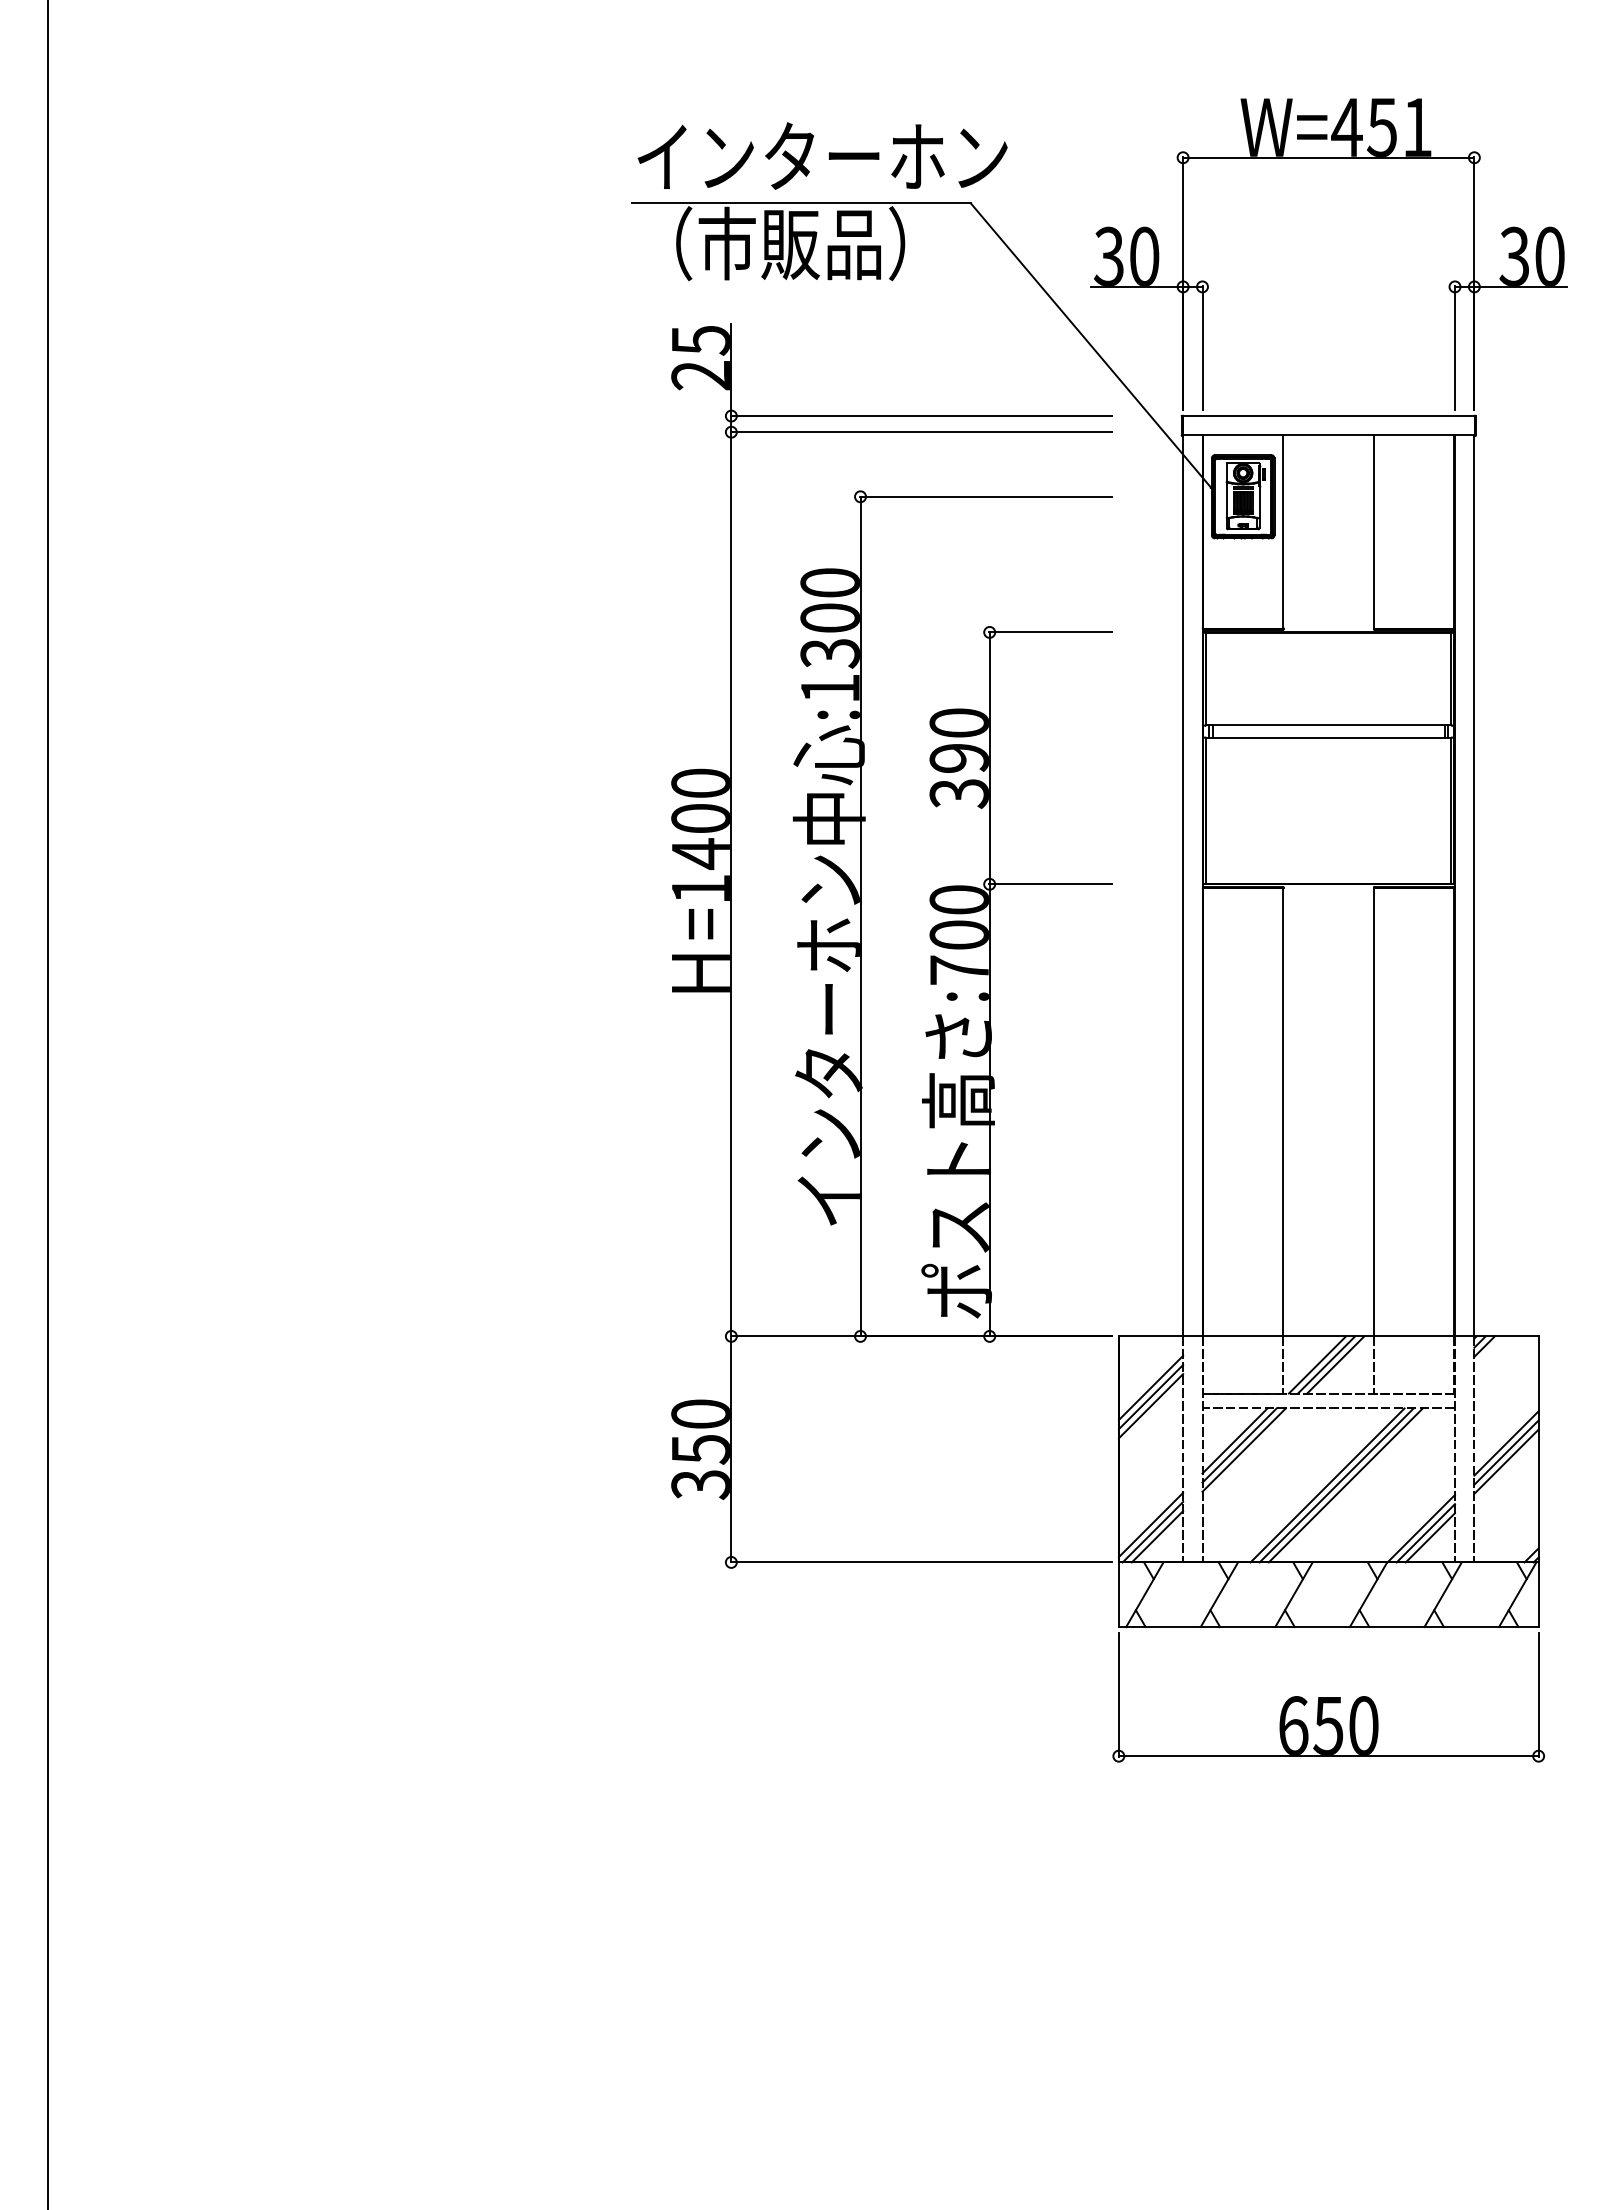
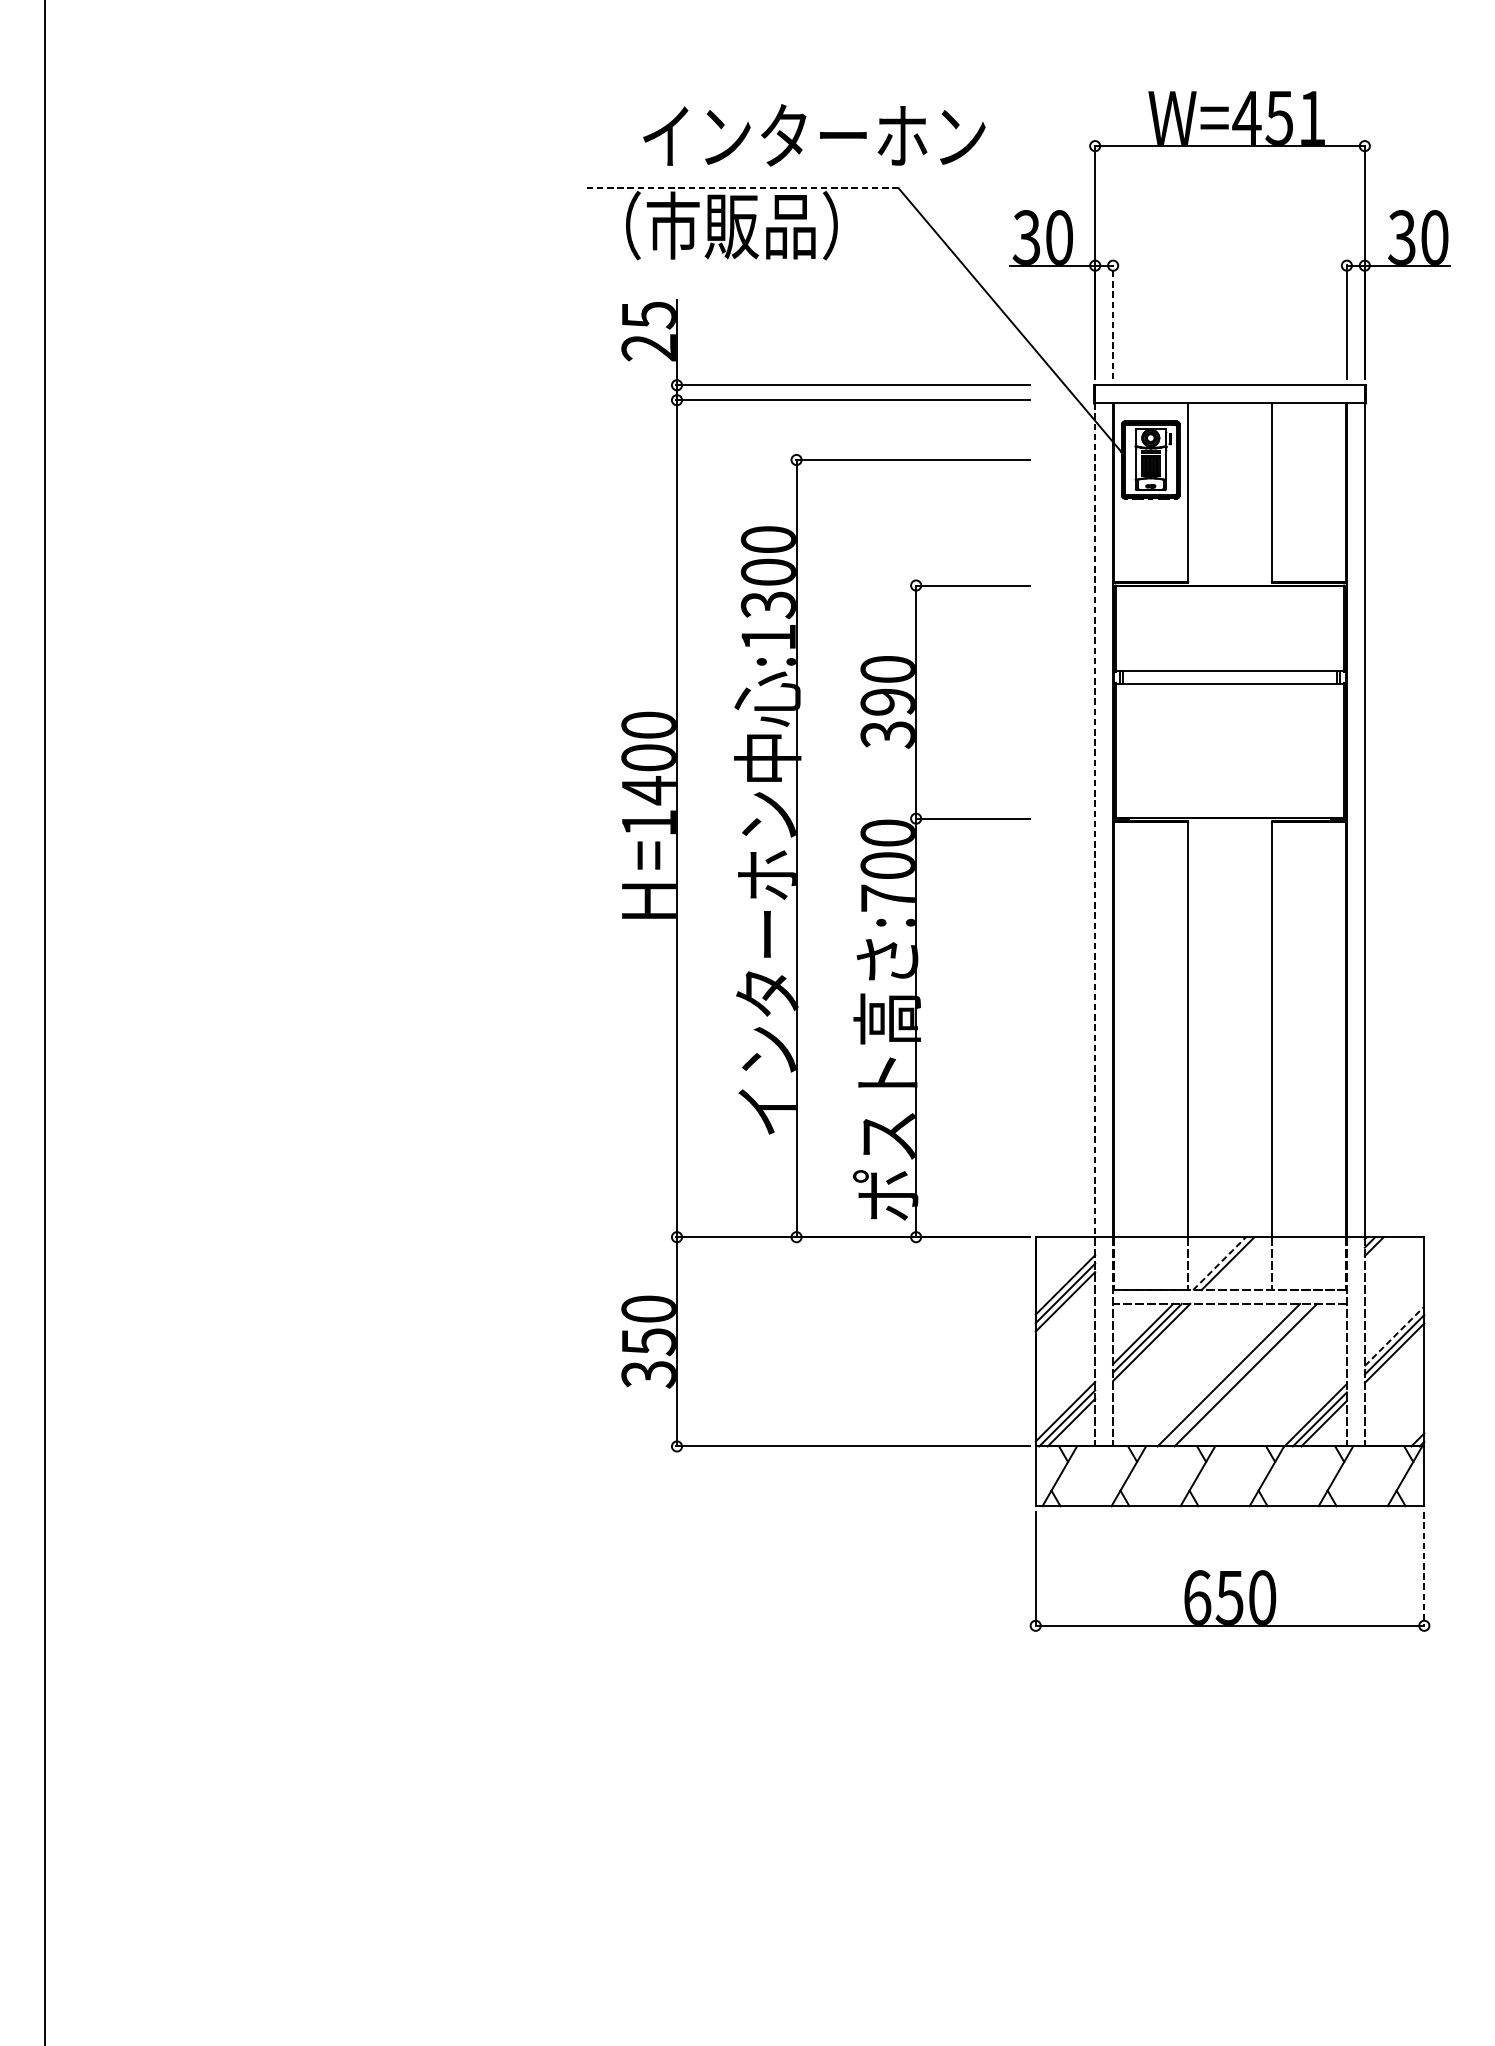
text: (822, 155) -> (814, 134), moved
line: (800, 203) -> (741, 188), solid -> dashed
line: (1202, 347) -> (1113, 321), solid -> dashed
line: (1183, 886) -> (1095, 820), solid -> dashed
line: (1317, 1364) -> (1219, 1263), solid -> dashed
line: (1335, 1364) -> (1236, 1263), removed
line: (1506, 1443) -> (1394, 1336), solid -> dashed
line: (1336, 1485) -> (1237, 1375), removed
line: (1538, 1695) -> (1424, 1569), solid -> dashed

